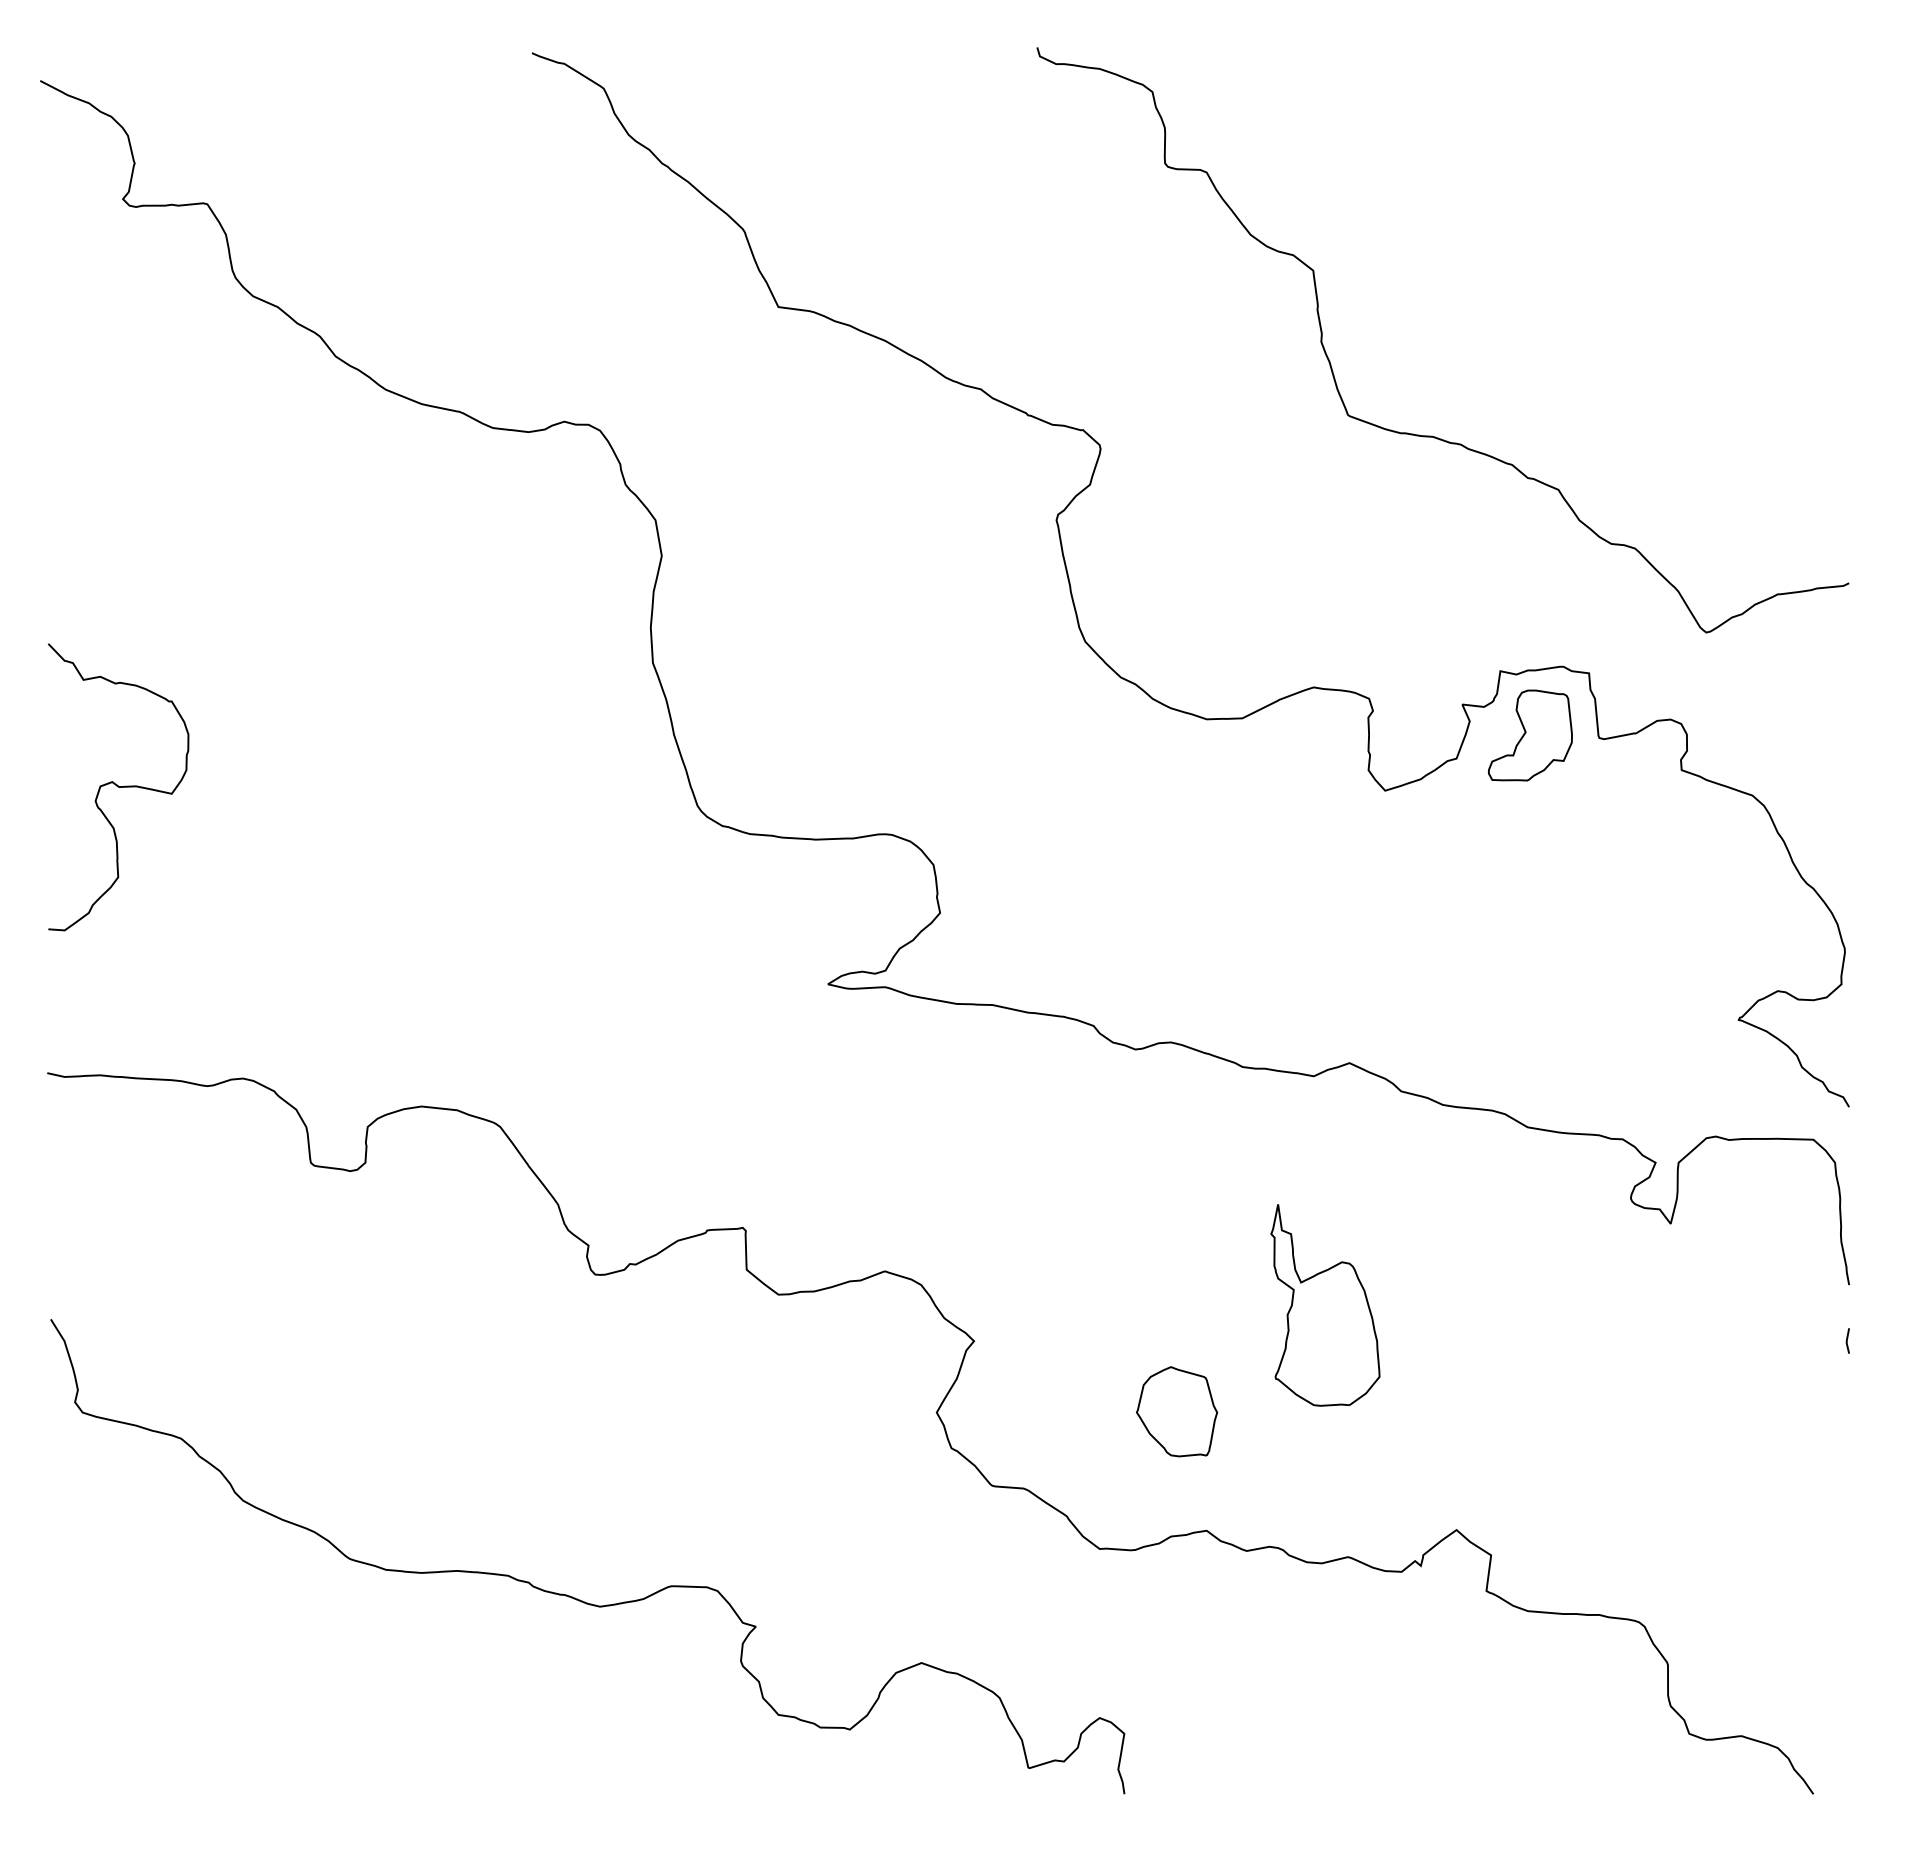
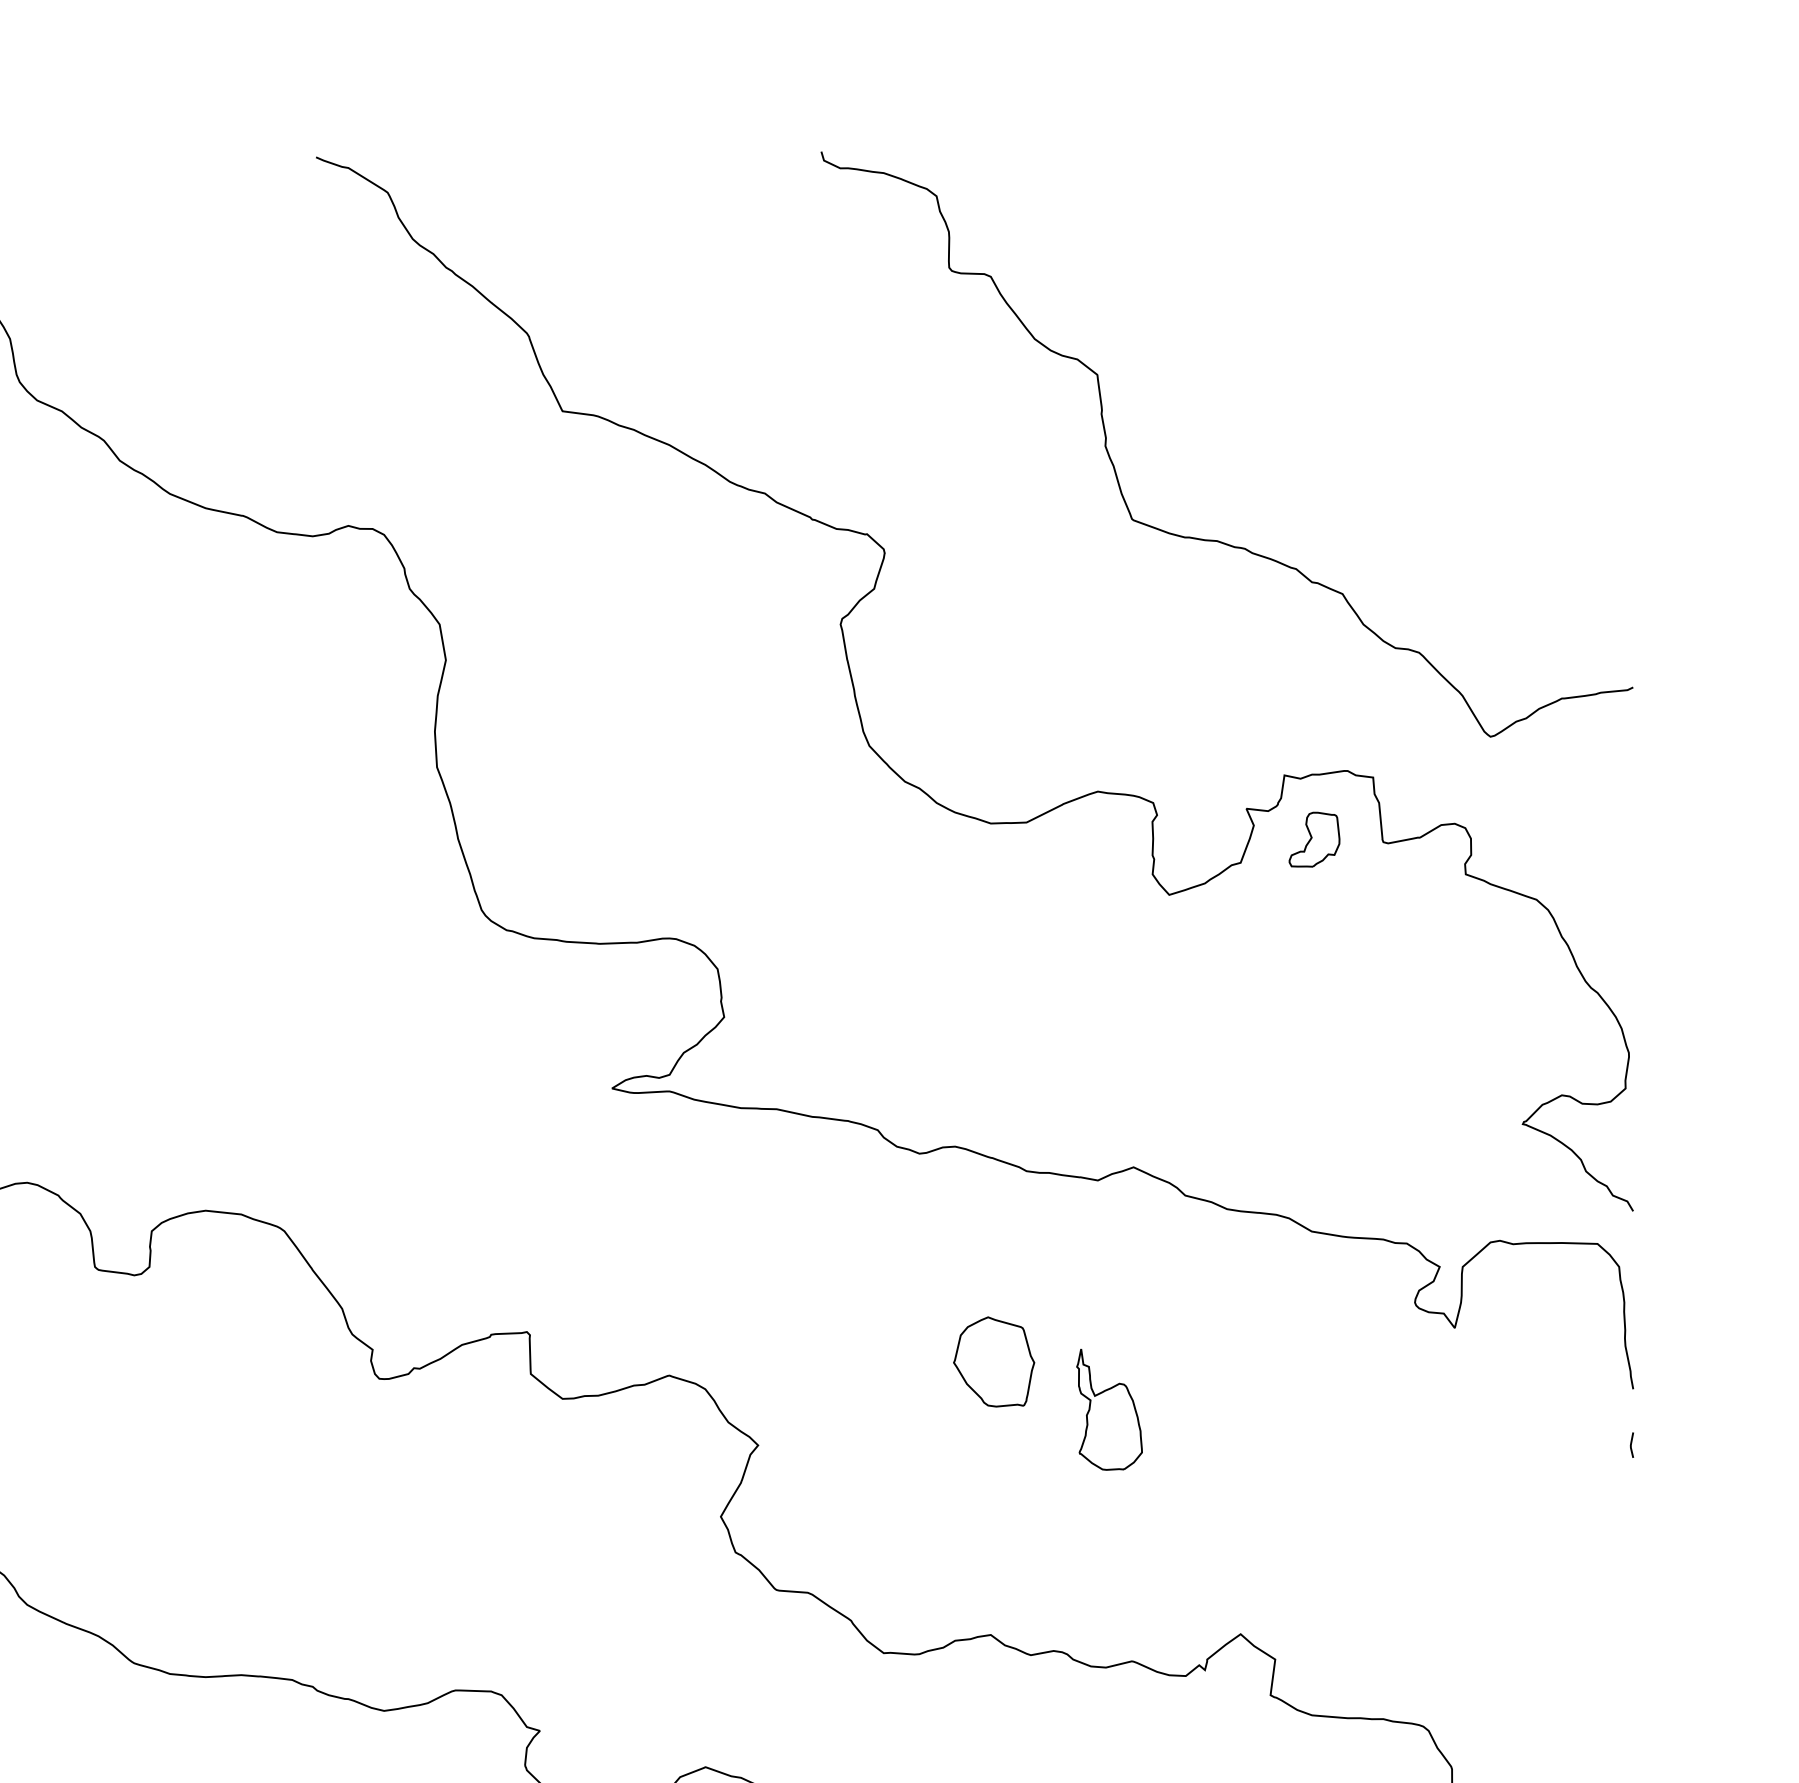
part: (1530, 735) -> (1314, 839), size x0.6
part: (1325, 1305) -> (1109, 1409), size x0.6
part: (1177, 1411) -> (994, 1361), moved

